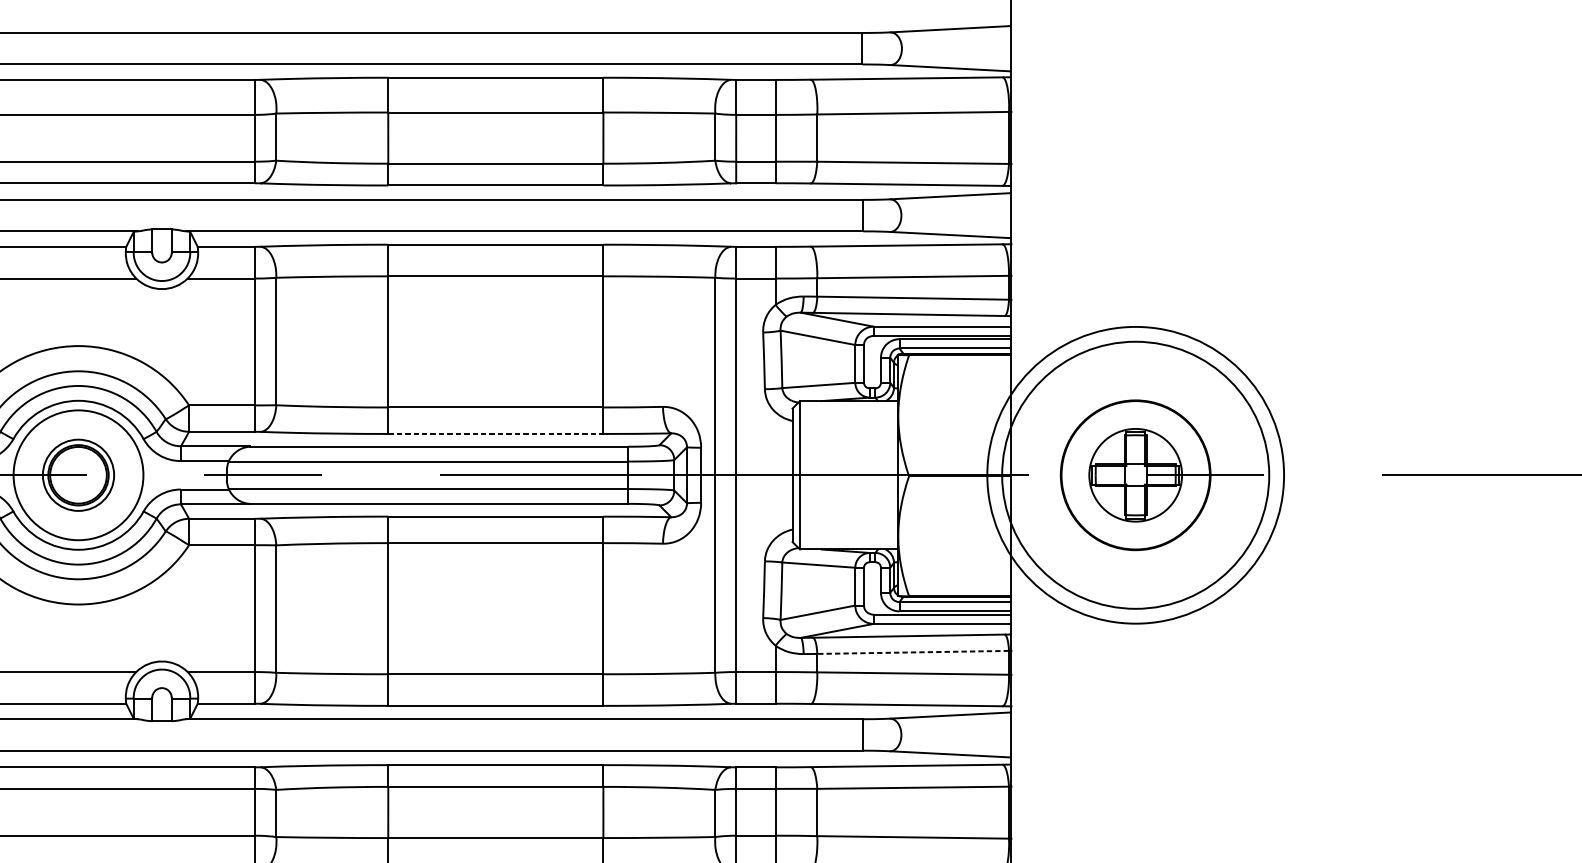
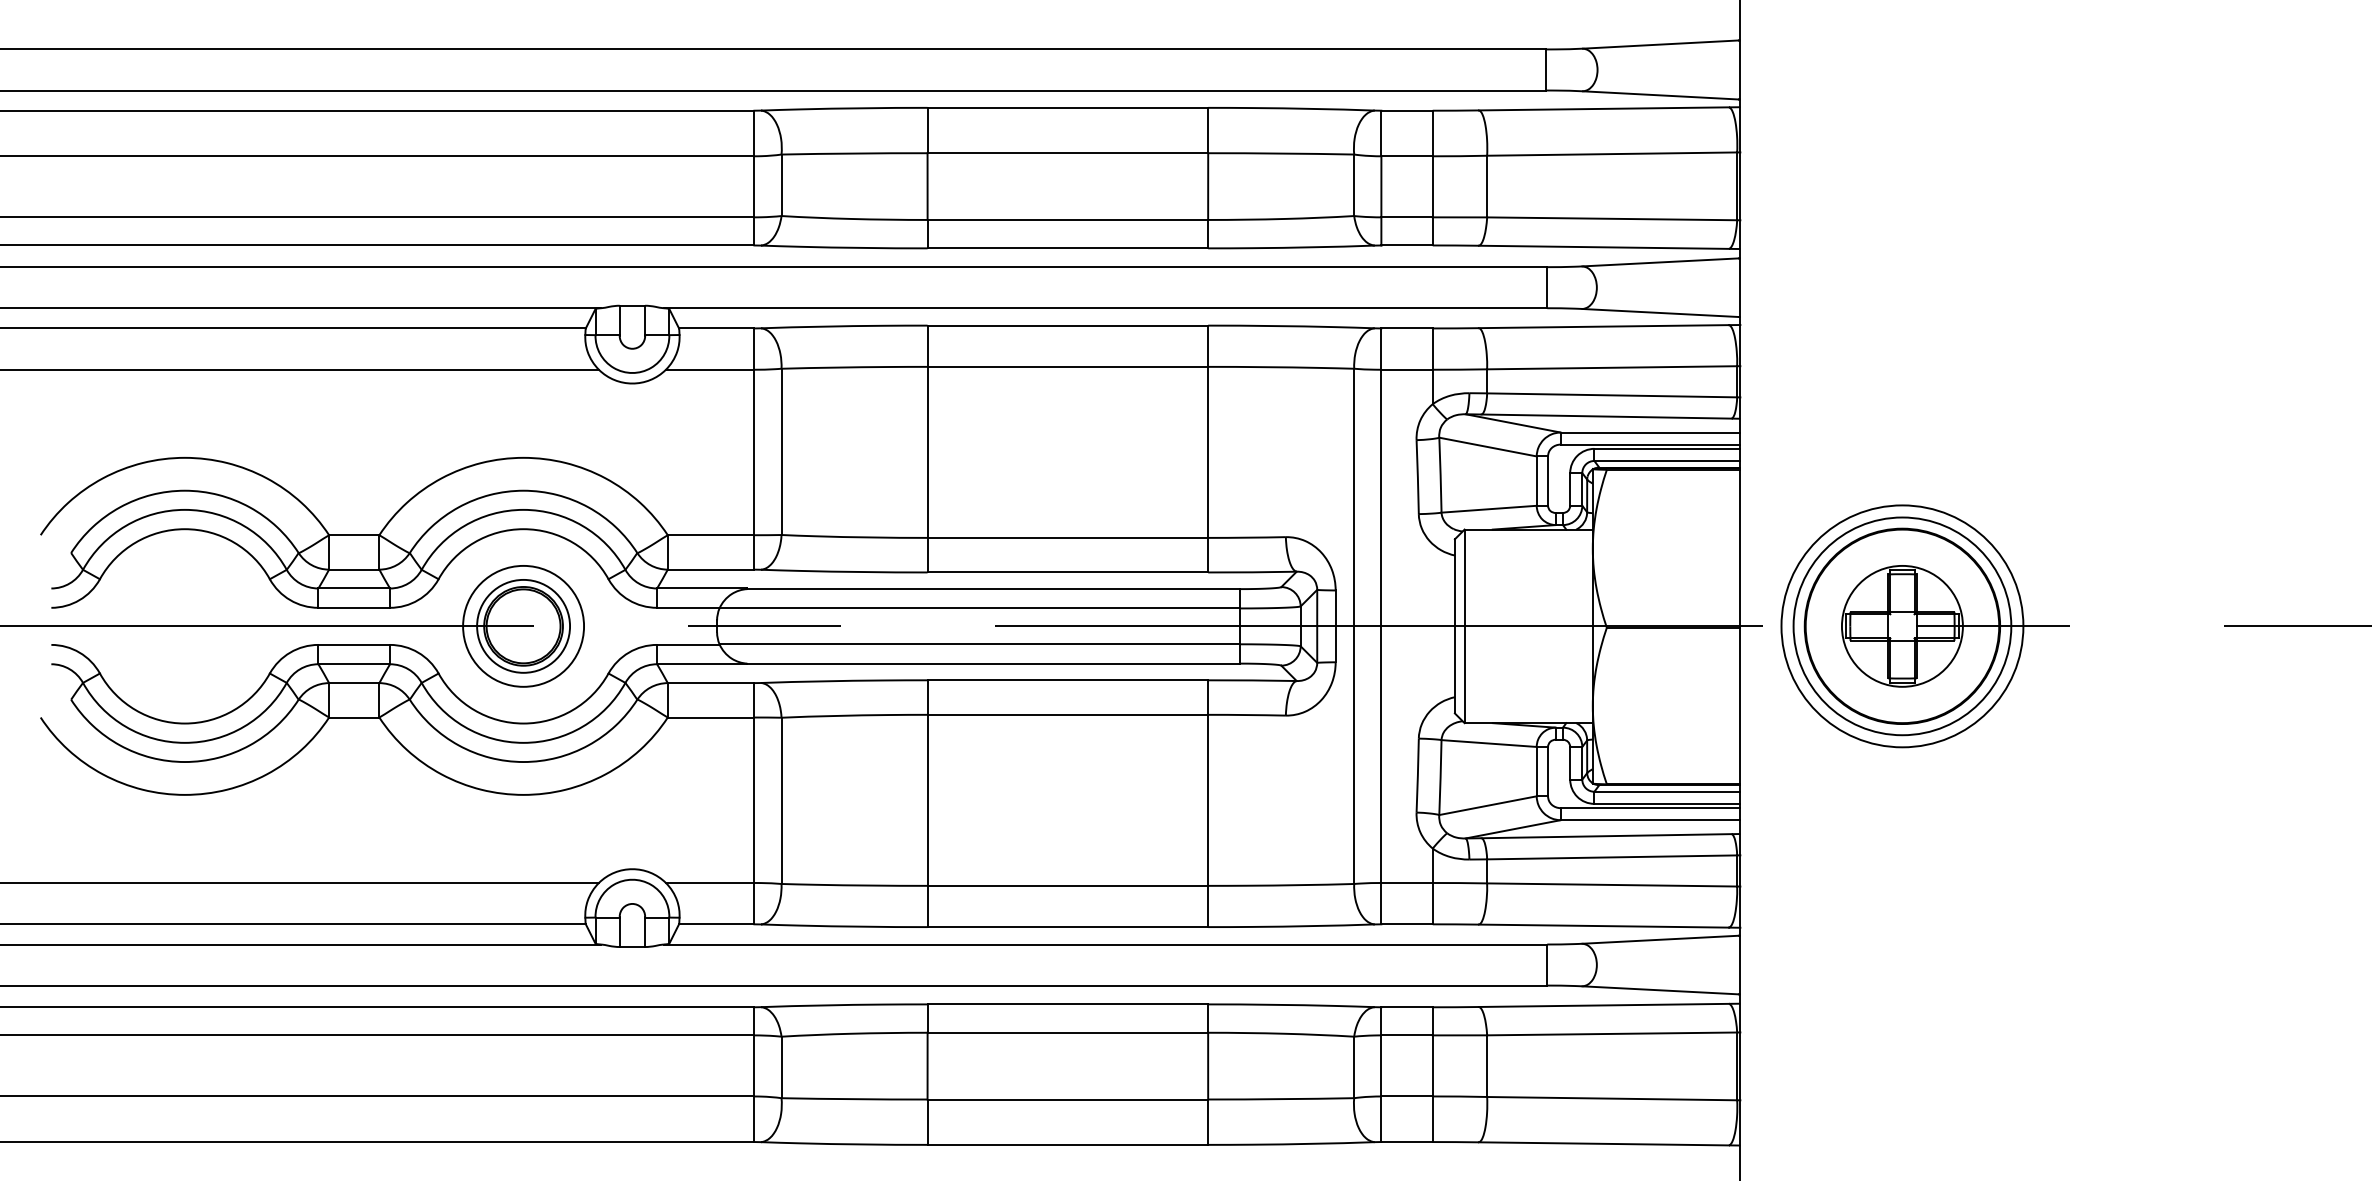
line: (496, 433) -> (1068, 572), dashed -> solid
circle: (78, 474) -> (523, 625), size x0.71
circle: (1135, 475) -> (1902, 626), size x0.62
circle: (1135, 475) -> (1902, 626), size x0.62
line: (912, 652) -> (1611, 857), dashed -> solid

